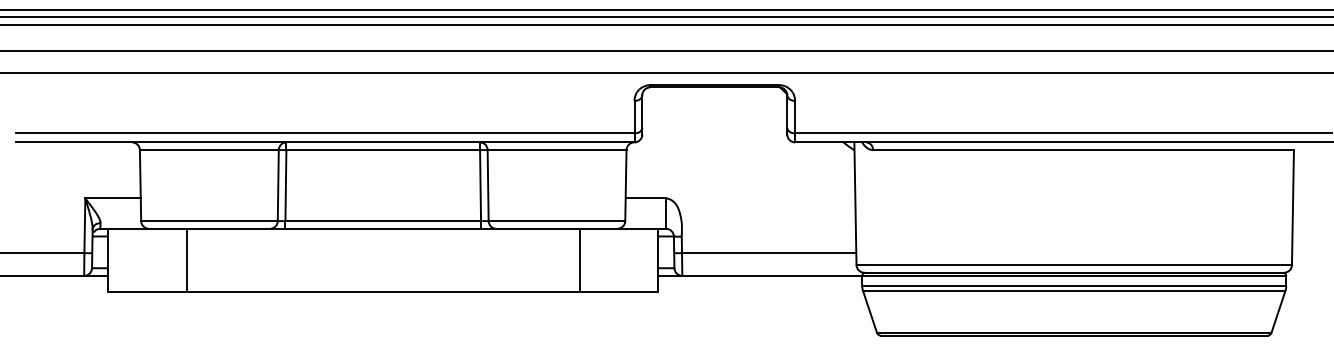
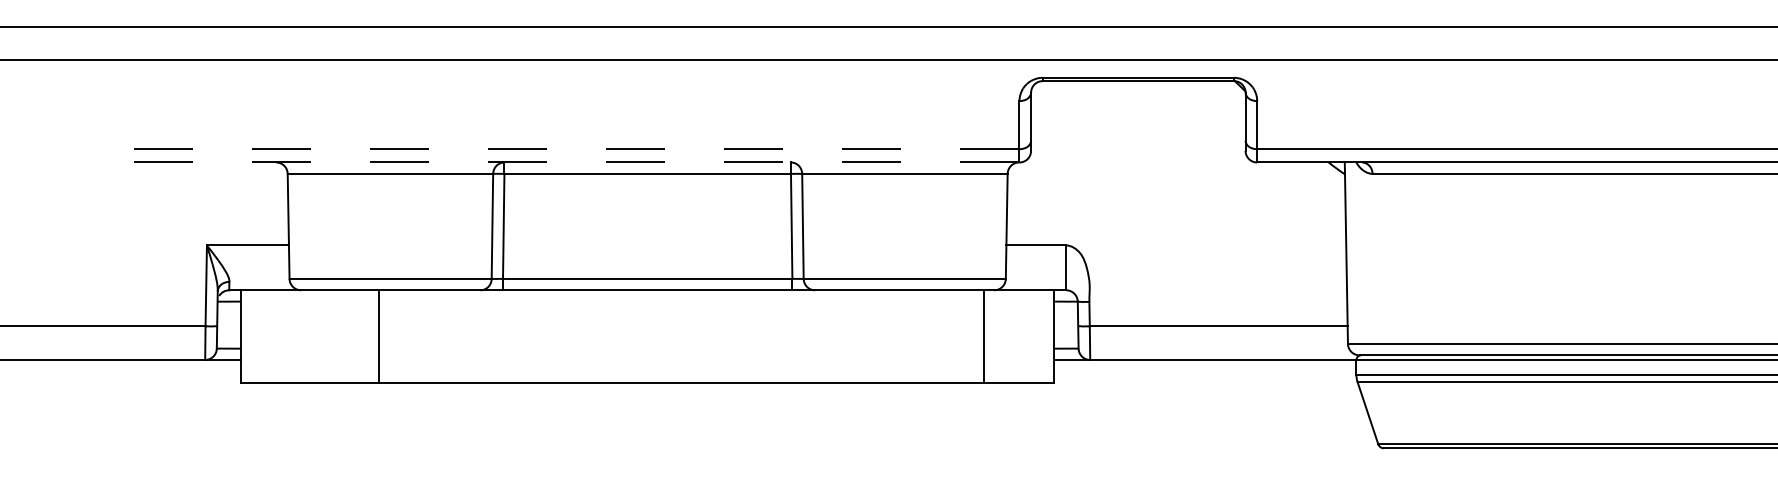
line: (324, 133) -> (560, 149), solid -> dashed
line: (324, 142) -> (560, 162), solid -> dashed
line: (186, 259) -> (378, 335), moved
line: (579, 259) -> (983, 335), moved

